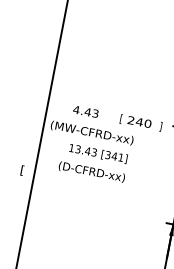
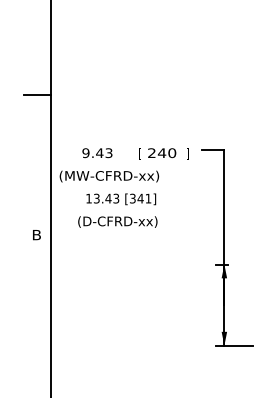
line: (45, 53) -> (37, 94), added
text: (76, 110) -> (85, 153), 4.43 -> 9.43
text: (22, 170) -> (36, 235), [ -> B

